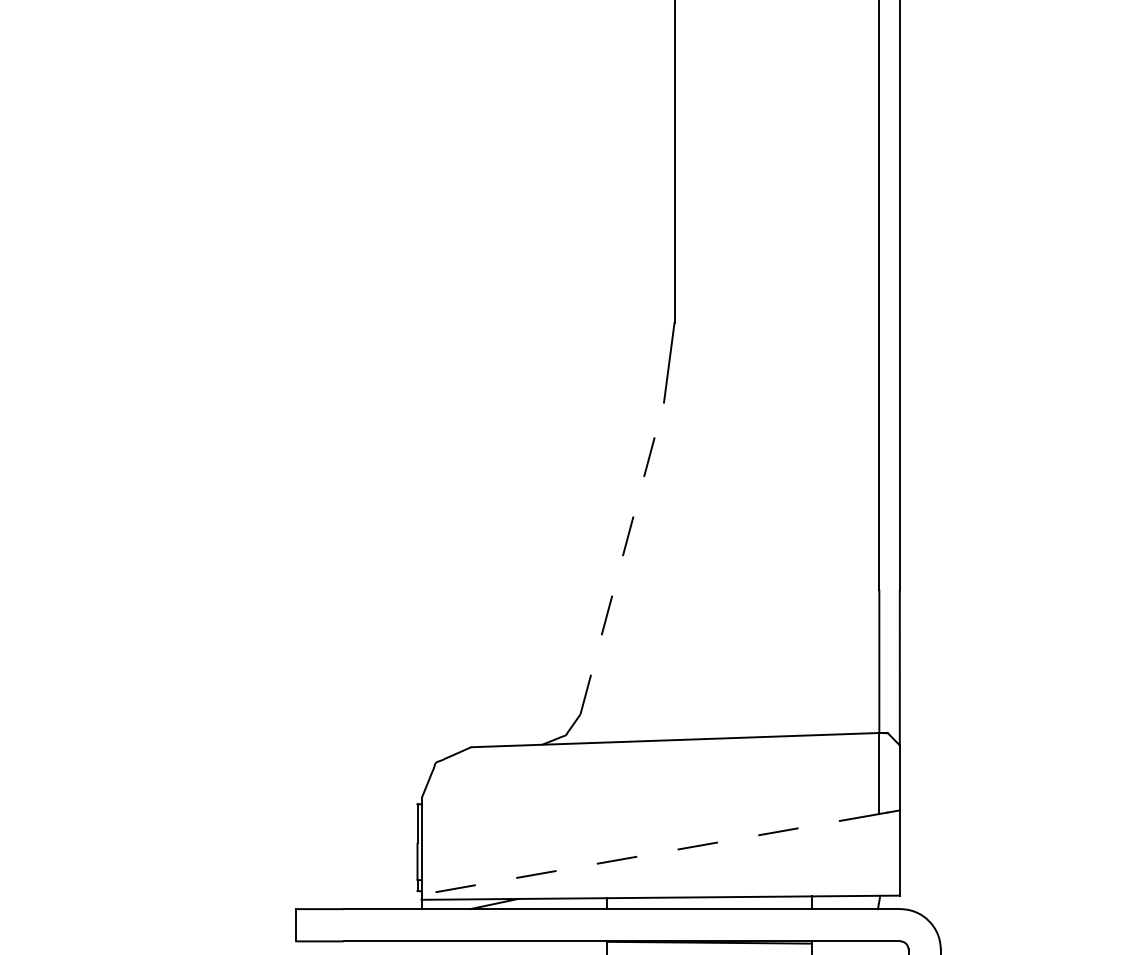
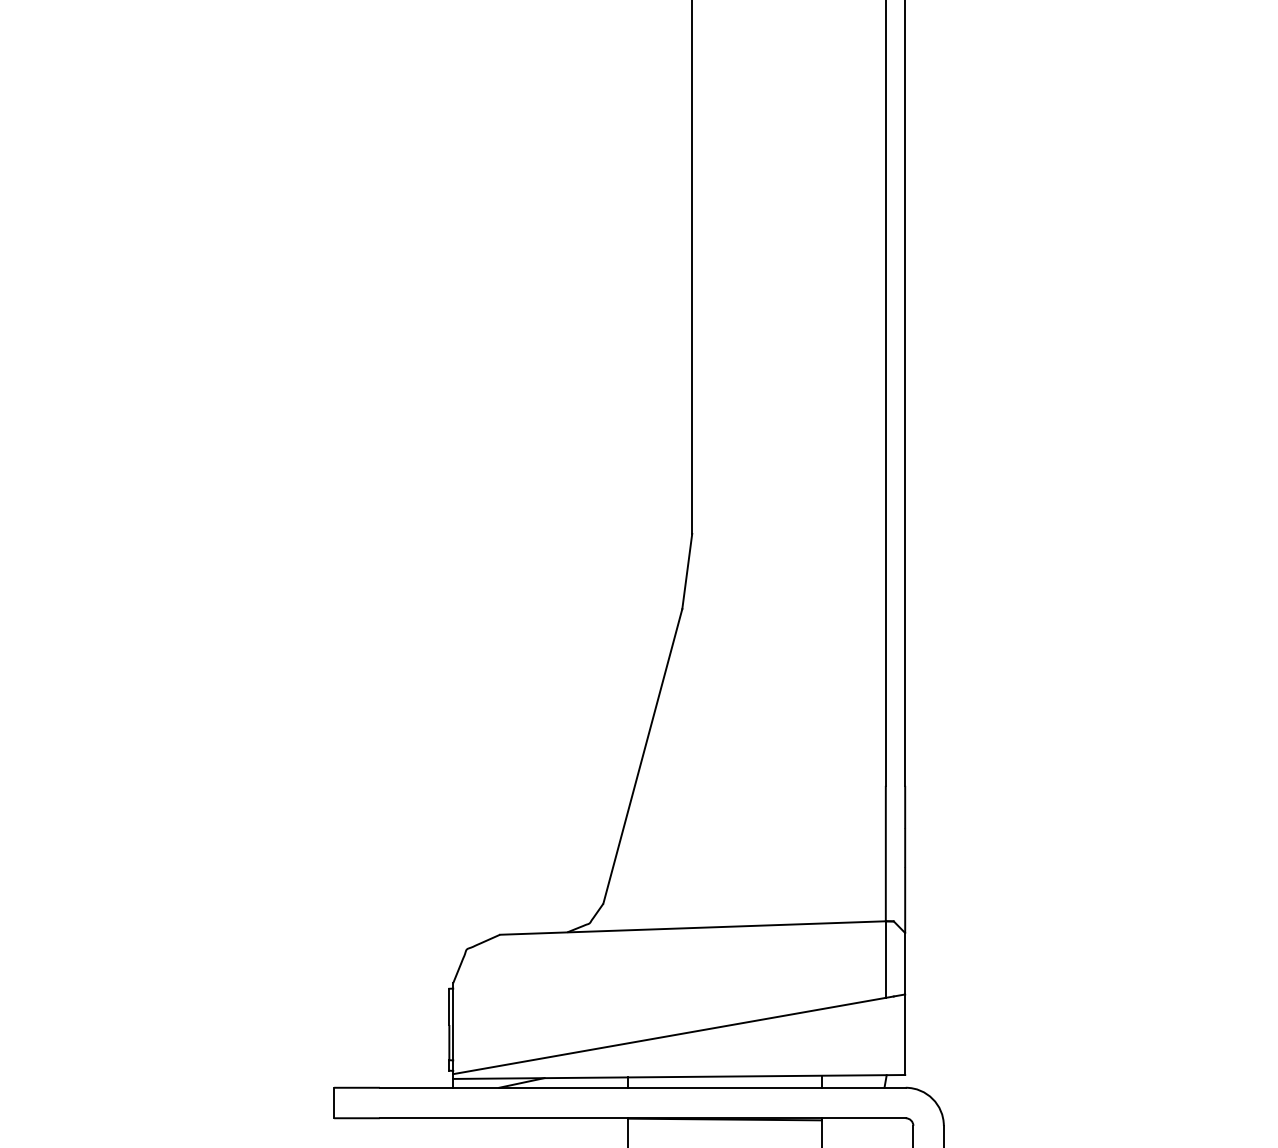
line: (621, 558) -> (642, 756), dashed -> solid
line: (650, 854) -> (669, 1036), dashed -> solid

